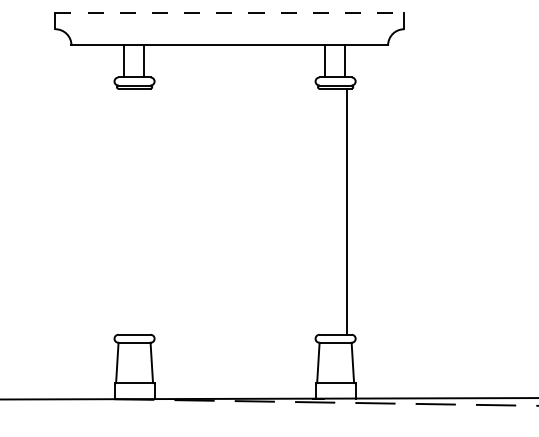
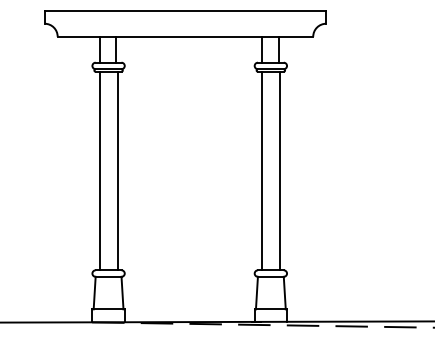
line: (230, 13) -> (186, 11), dashed -> solid
line: (123, 211) -> (99, 170), added
line: (145, 211) -> (117, 170), added
line: (324, 211) -> (261, 170), added

